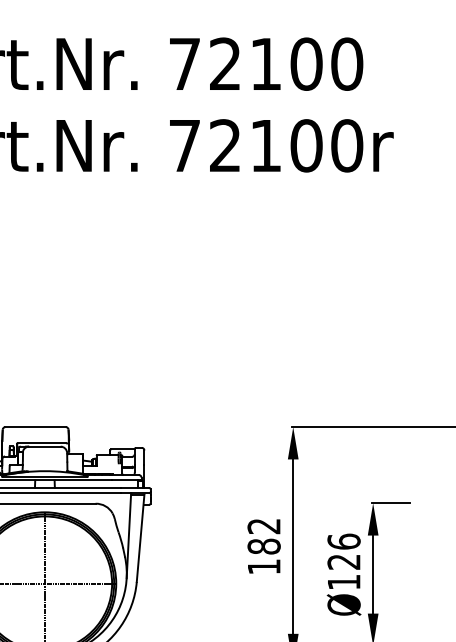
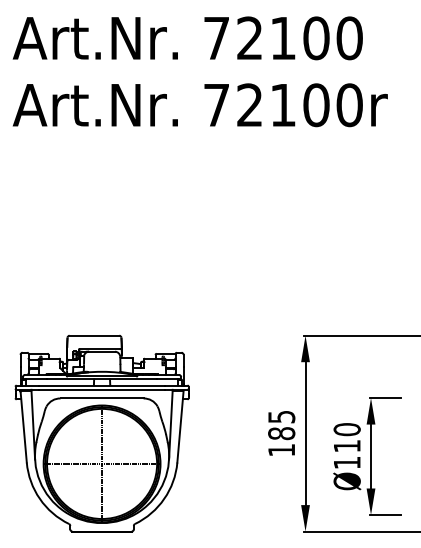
text: (263, 526) -> (281, 417), 182 -> 185
text: (343, 551) -> (346, 437), Ø126 -> Ø110

